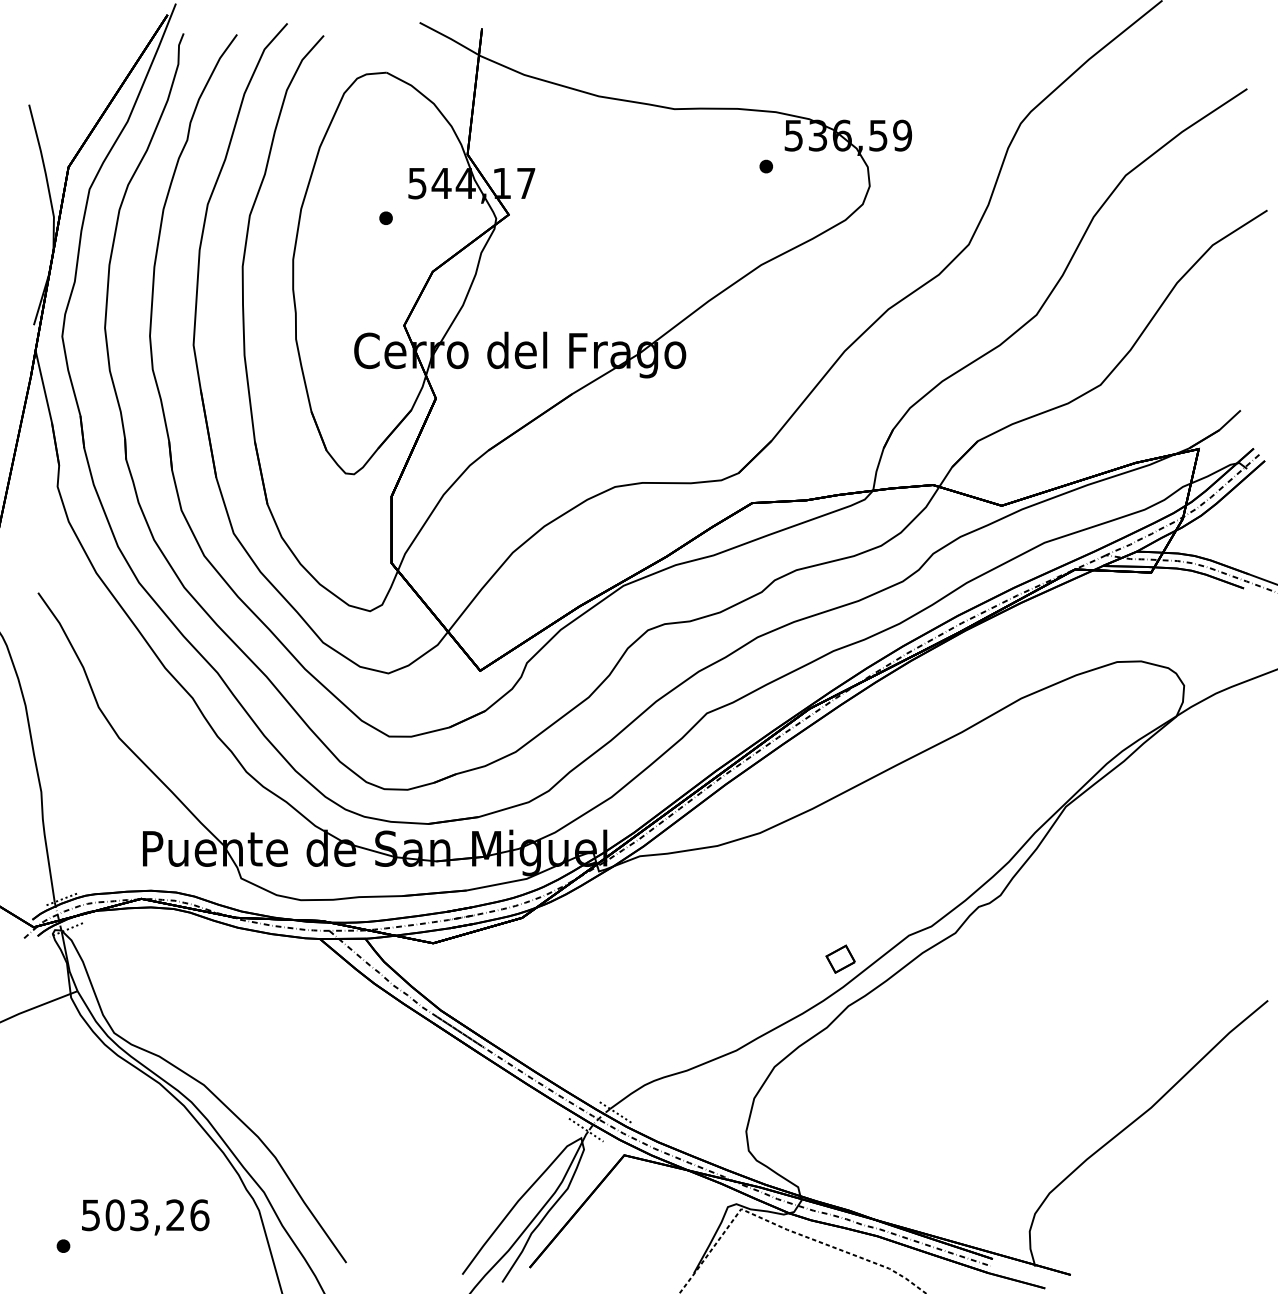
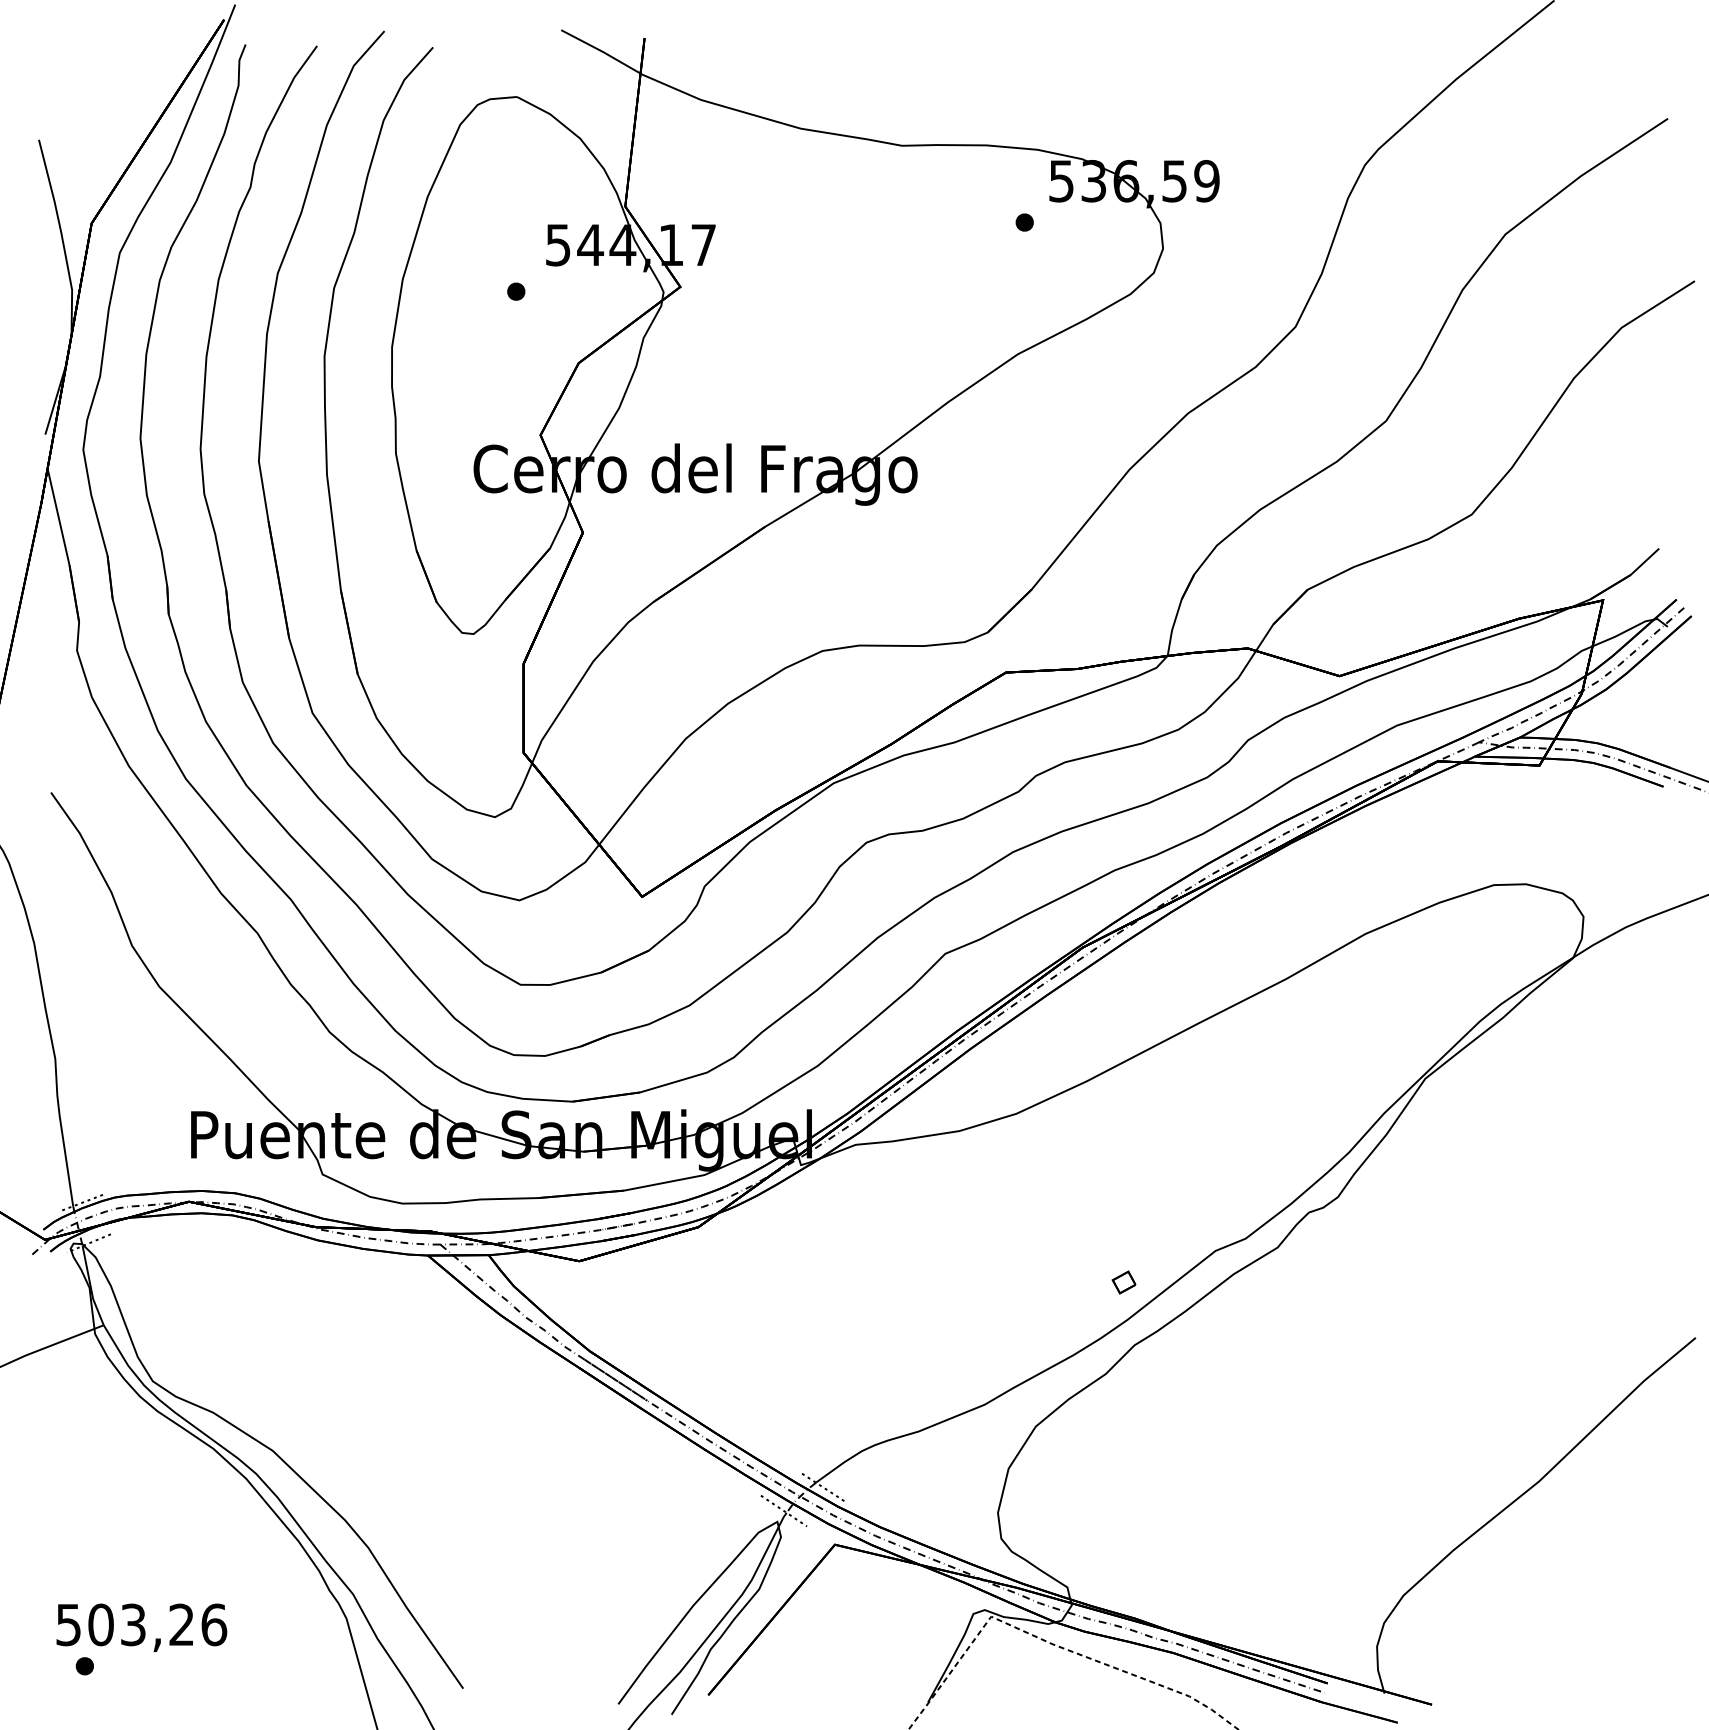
part: (840, 959) -> (1123, 1282), size x0.6
text: (145, 1217) -> (141, 1627), moved

